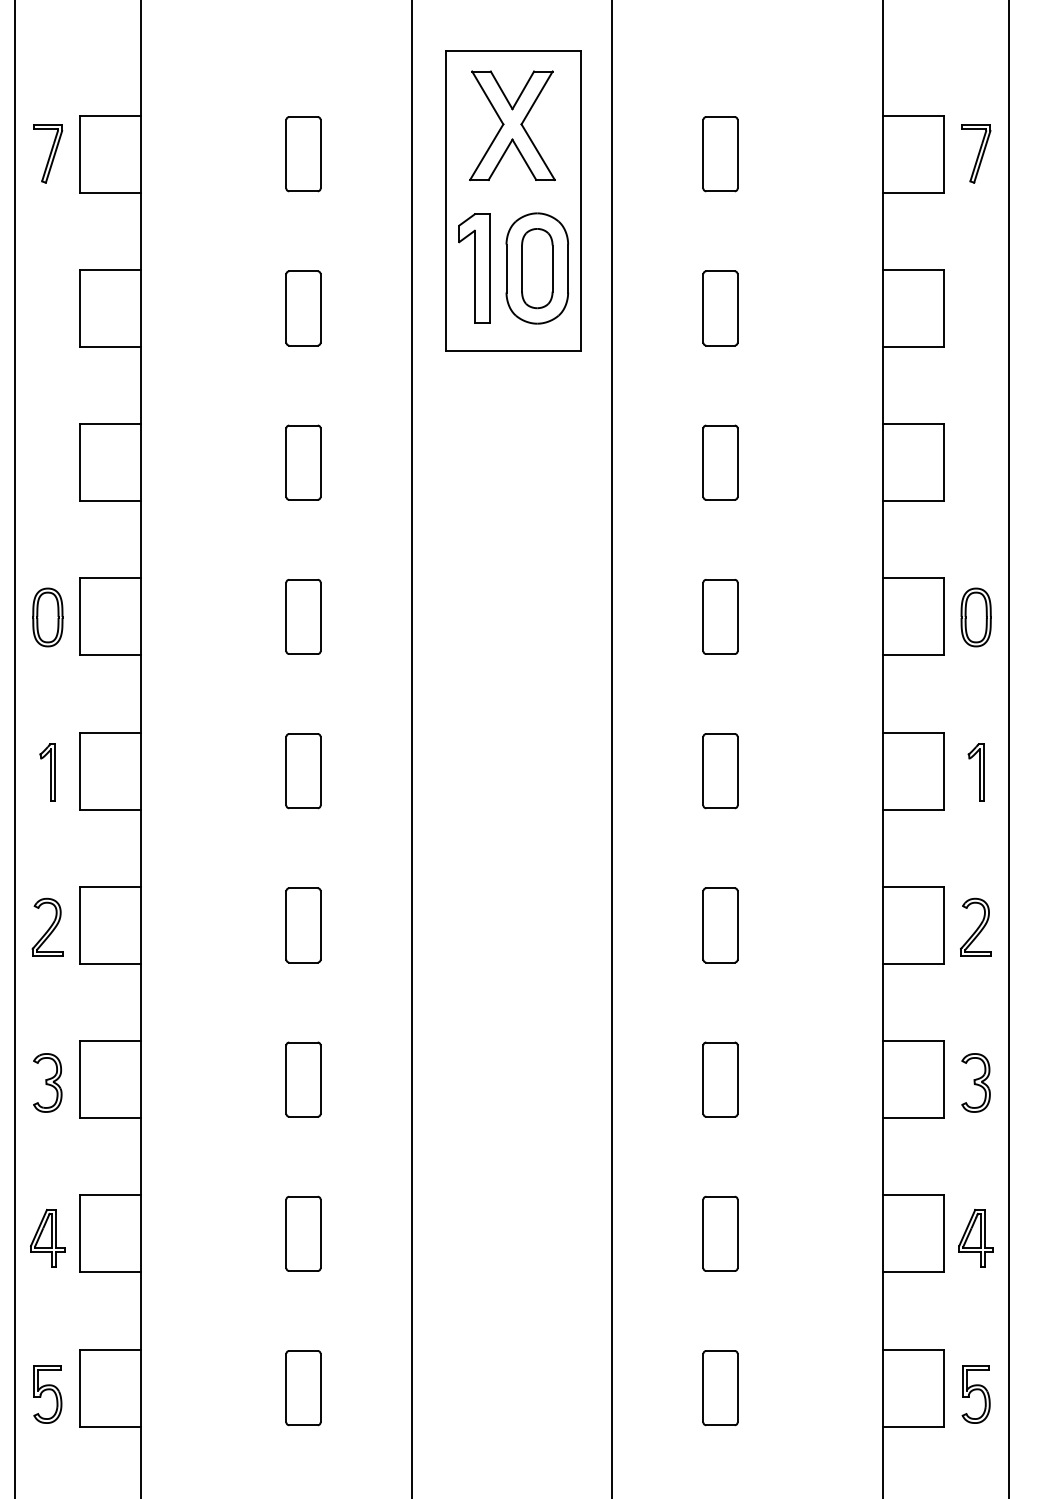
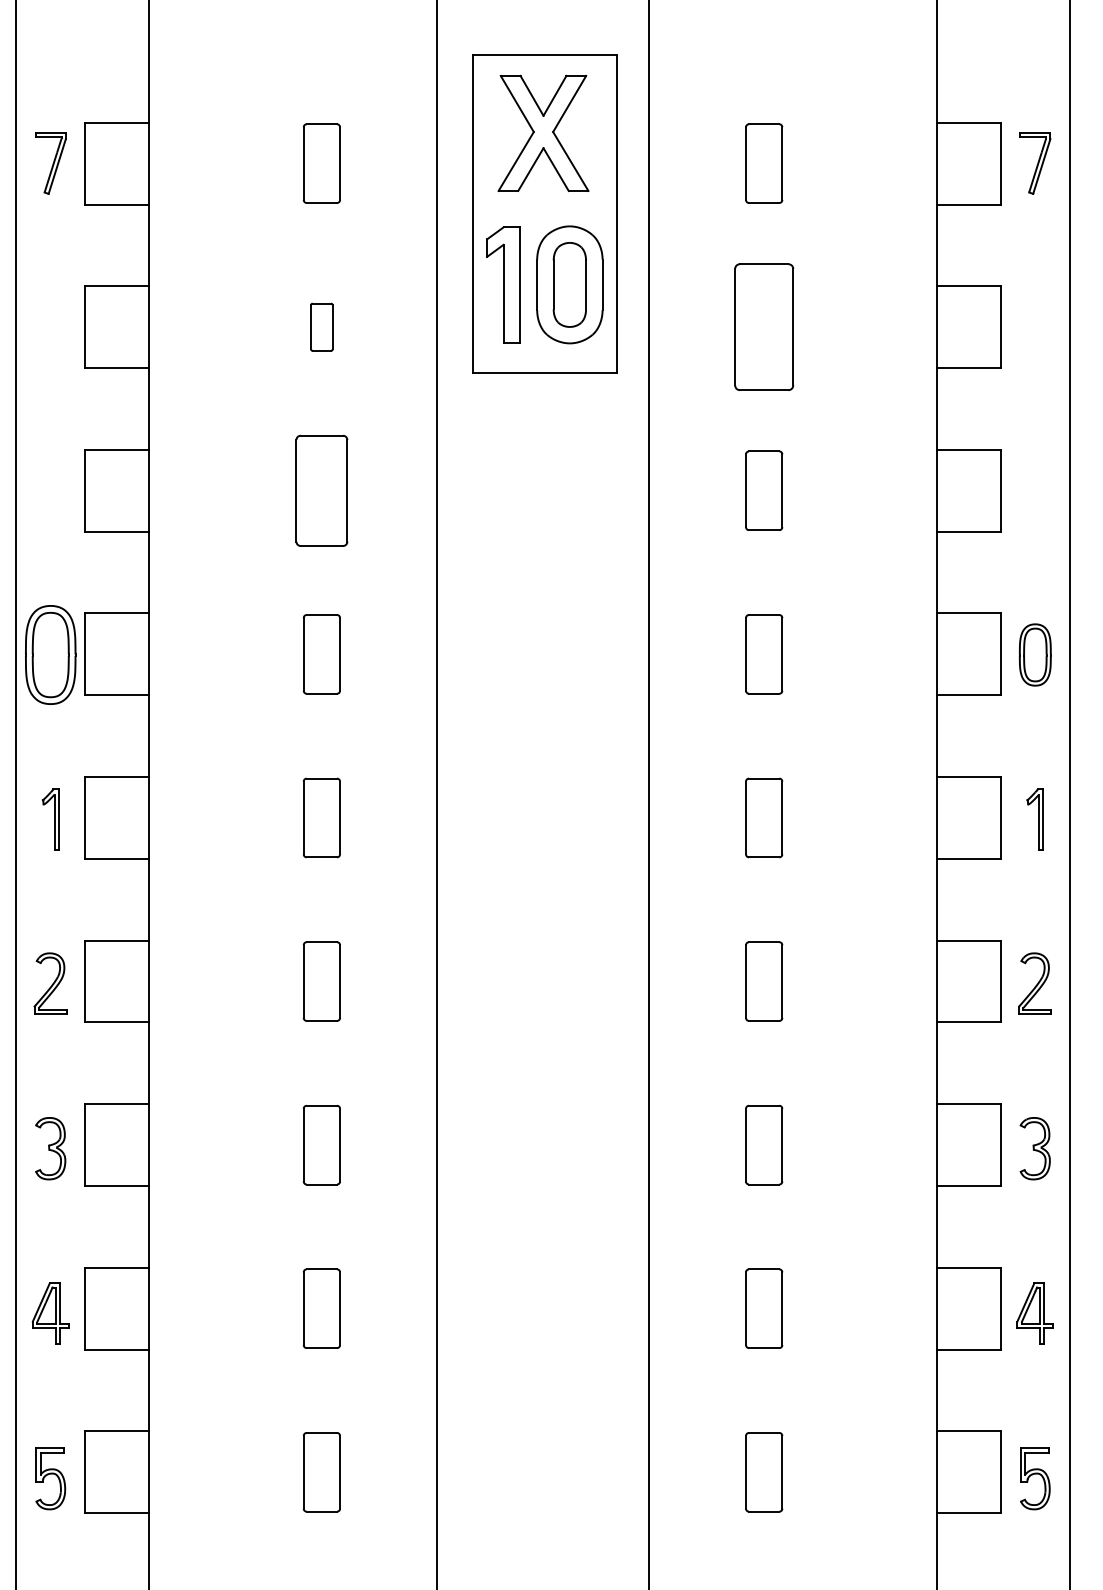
part: (303, 308) -> (321, 327), size x0.6
part: (720, 308) -> (764, 327), size x1.6
part: (303, 462) -> (321, 490), size x1.4
part: (47, 617) -> (50, 655), size x1.6

